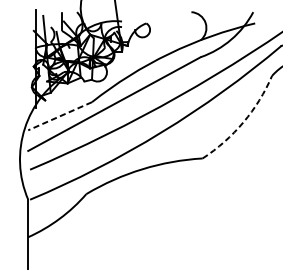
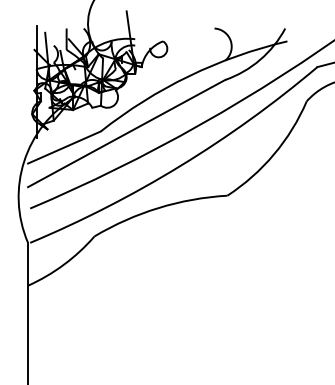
line: (60, 116) -> (64, 147), dashed -> solid
arc: (243, 122) -> (274, 154), dashed -> solid

